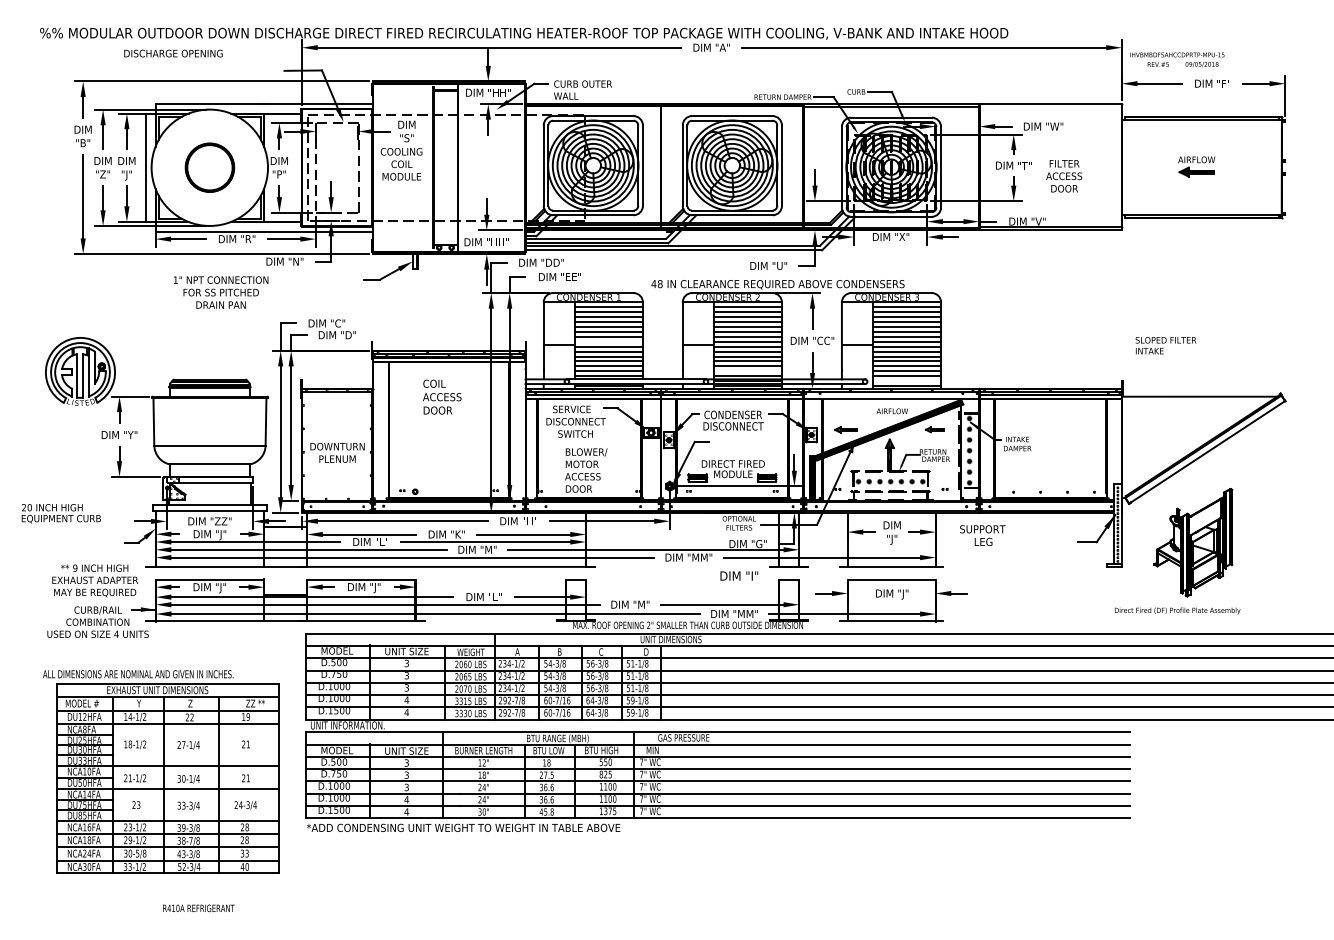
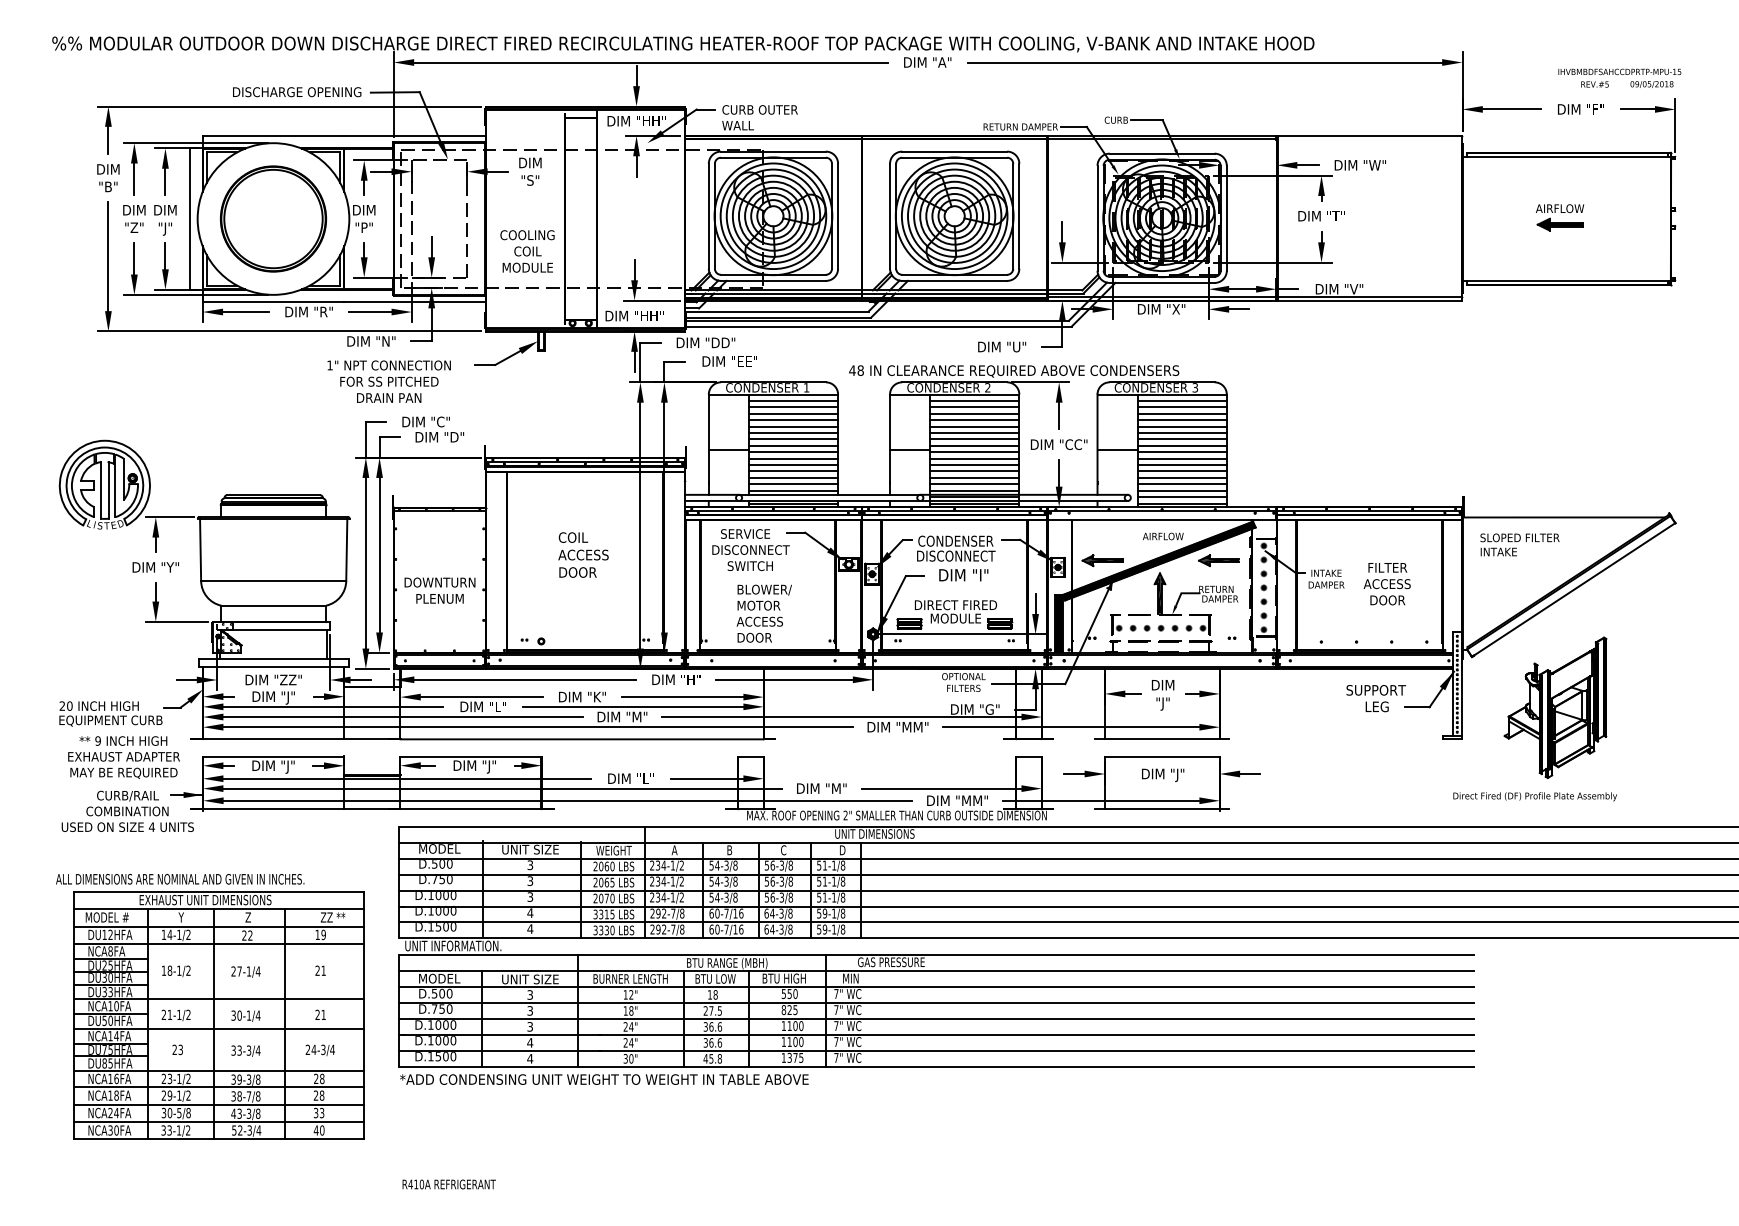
text: (173, 53) -> (297, 92), moved
text: (1177, 59) -> (1619, 77), moved
text: (401, 164) -> (527, 251), moved
part: (209, 167) -> (273, 218), size x1.67
text: (1063, 176) -> (1386, 584), moved
text: (220, 292) -> (388, 381), moved
line: (608, 341) -> (793, 445), added
text: (1165, 345) -> (1519, 544), moved
line: (747, 371) -> (974, 484), added
line: (906, 381) -> (1181, 497), added
text: (442, 396) -> (583, 554), moved
part: (845, 429) -> (1102, 560), size x1.43
part: (934, 429) -> (1218, 560), size x1.67
text: (60, 513) -> (110, 713), moved
text: (982, 535) -> (1375, 698), moved
text: (739, 576) -> (963, 575), moved
text: (198, 908) -> (448, 1184), moved

